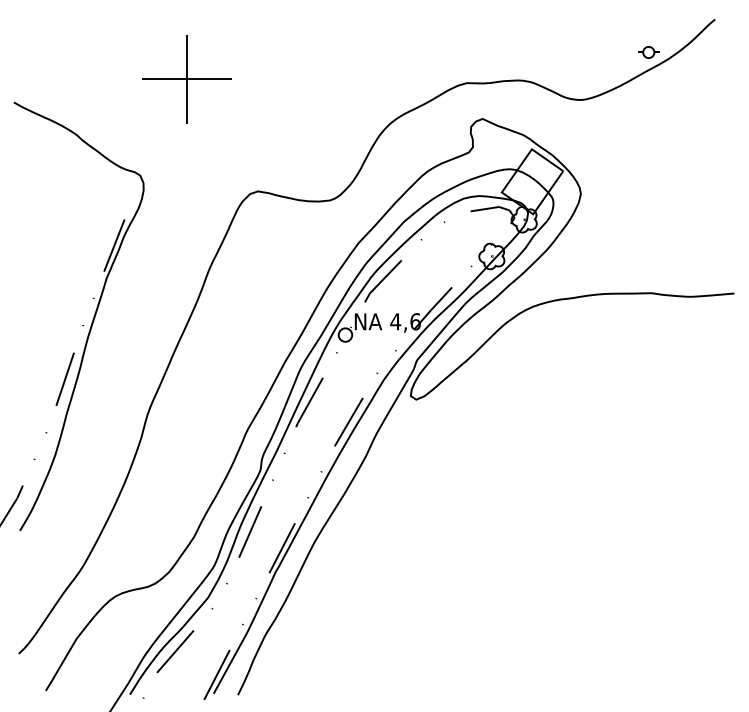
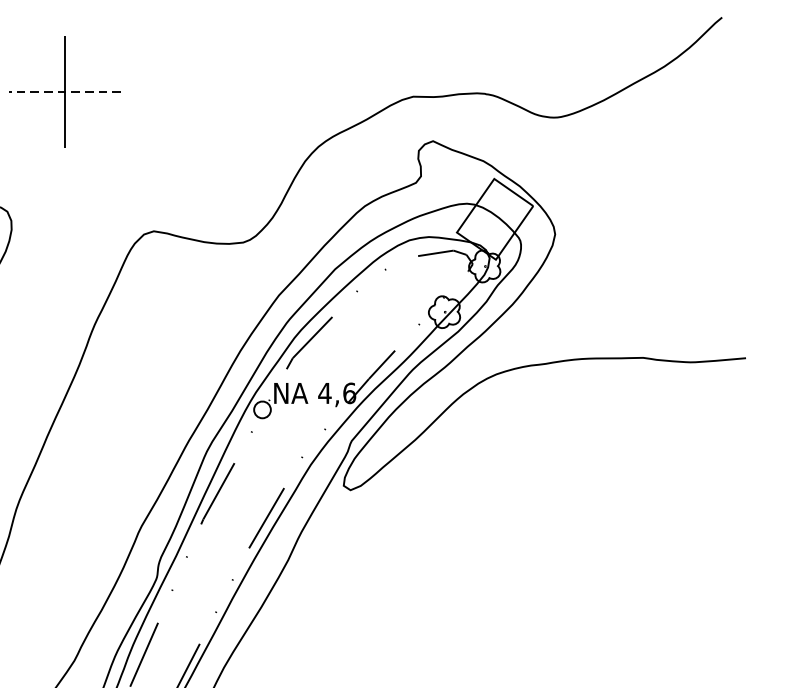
part: (648, 52) -> (639, 58), removed
line: (186, 79) -> (64, 92), solid -> dashed

